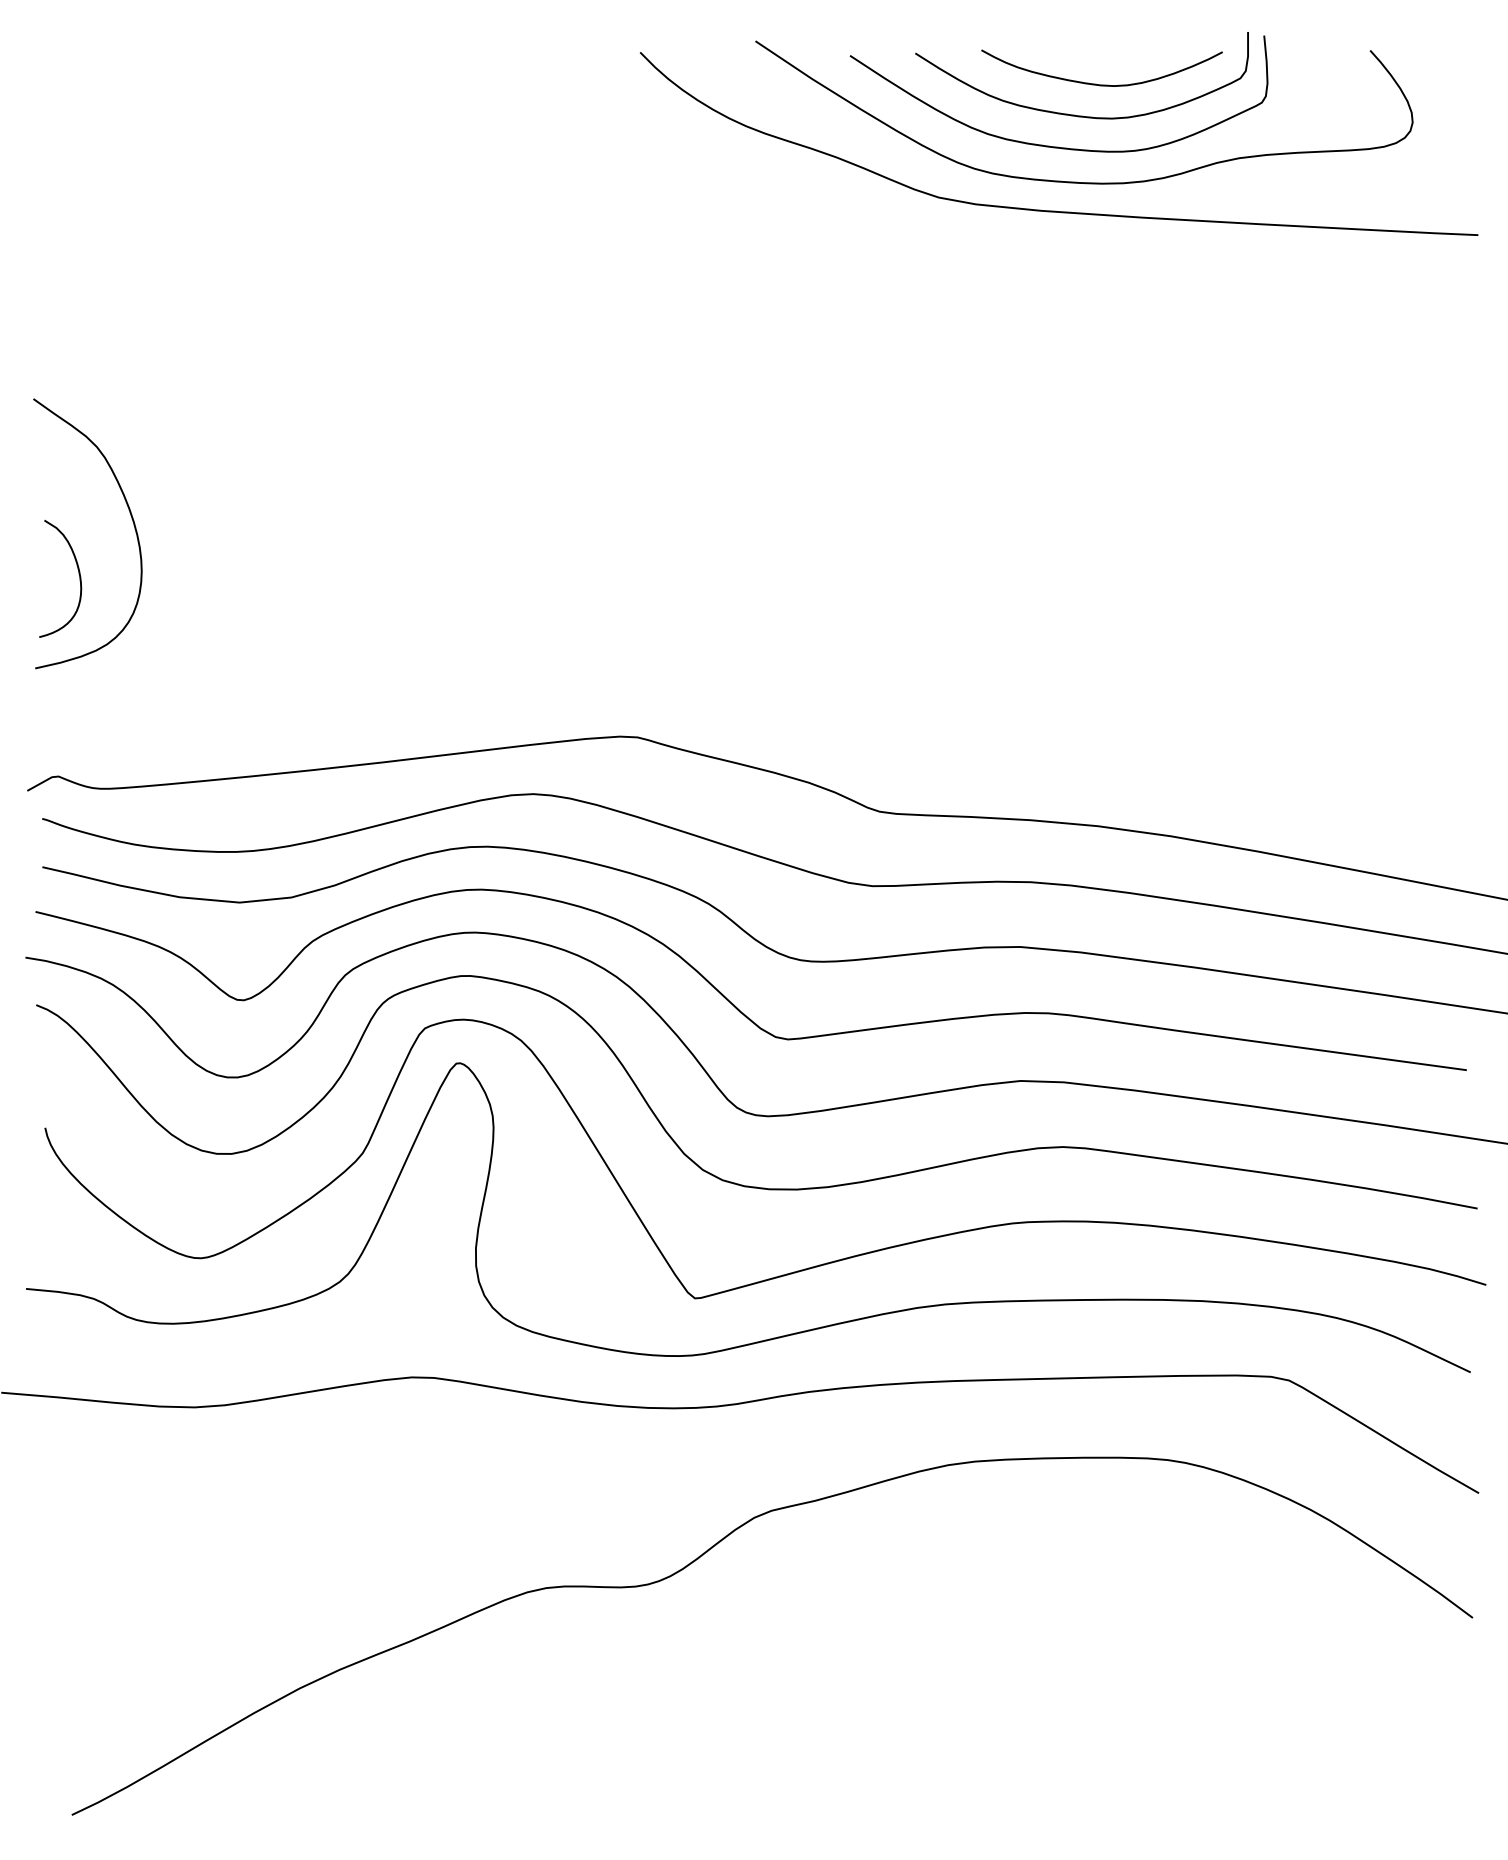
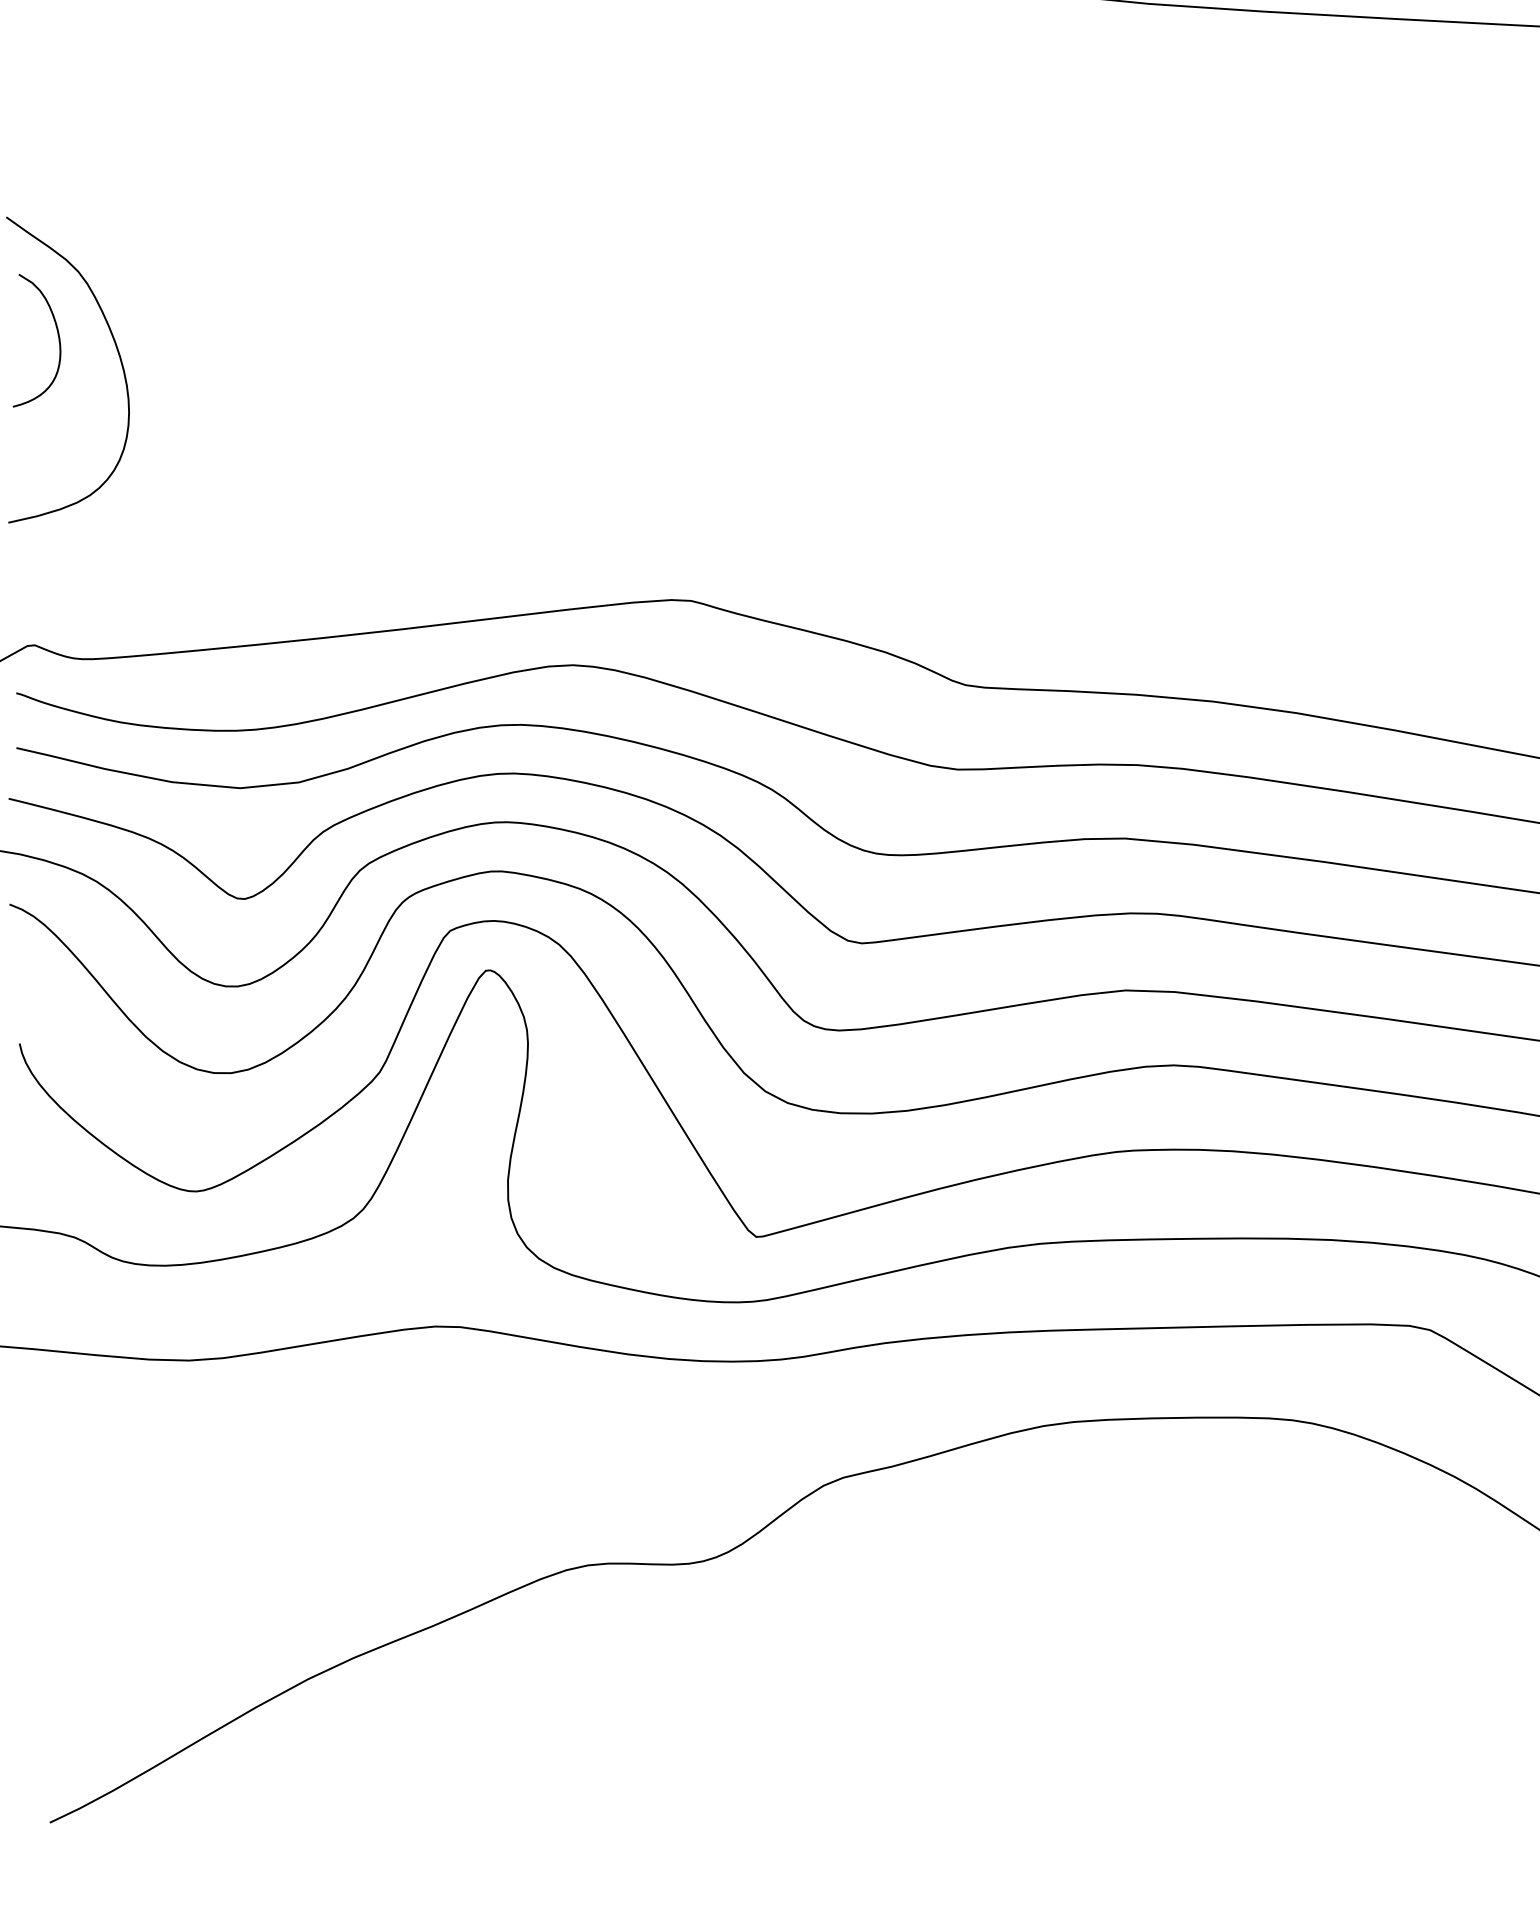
curve: (78, 574) -> (57, 335), moved

